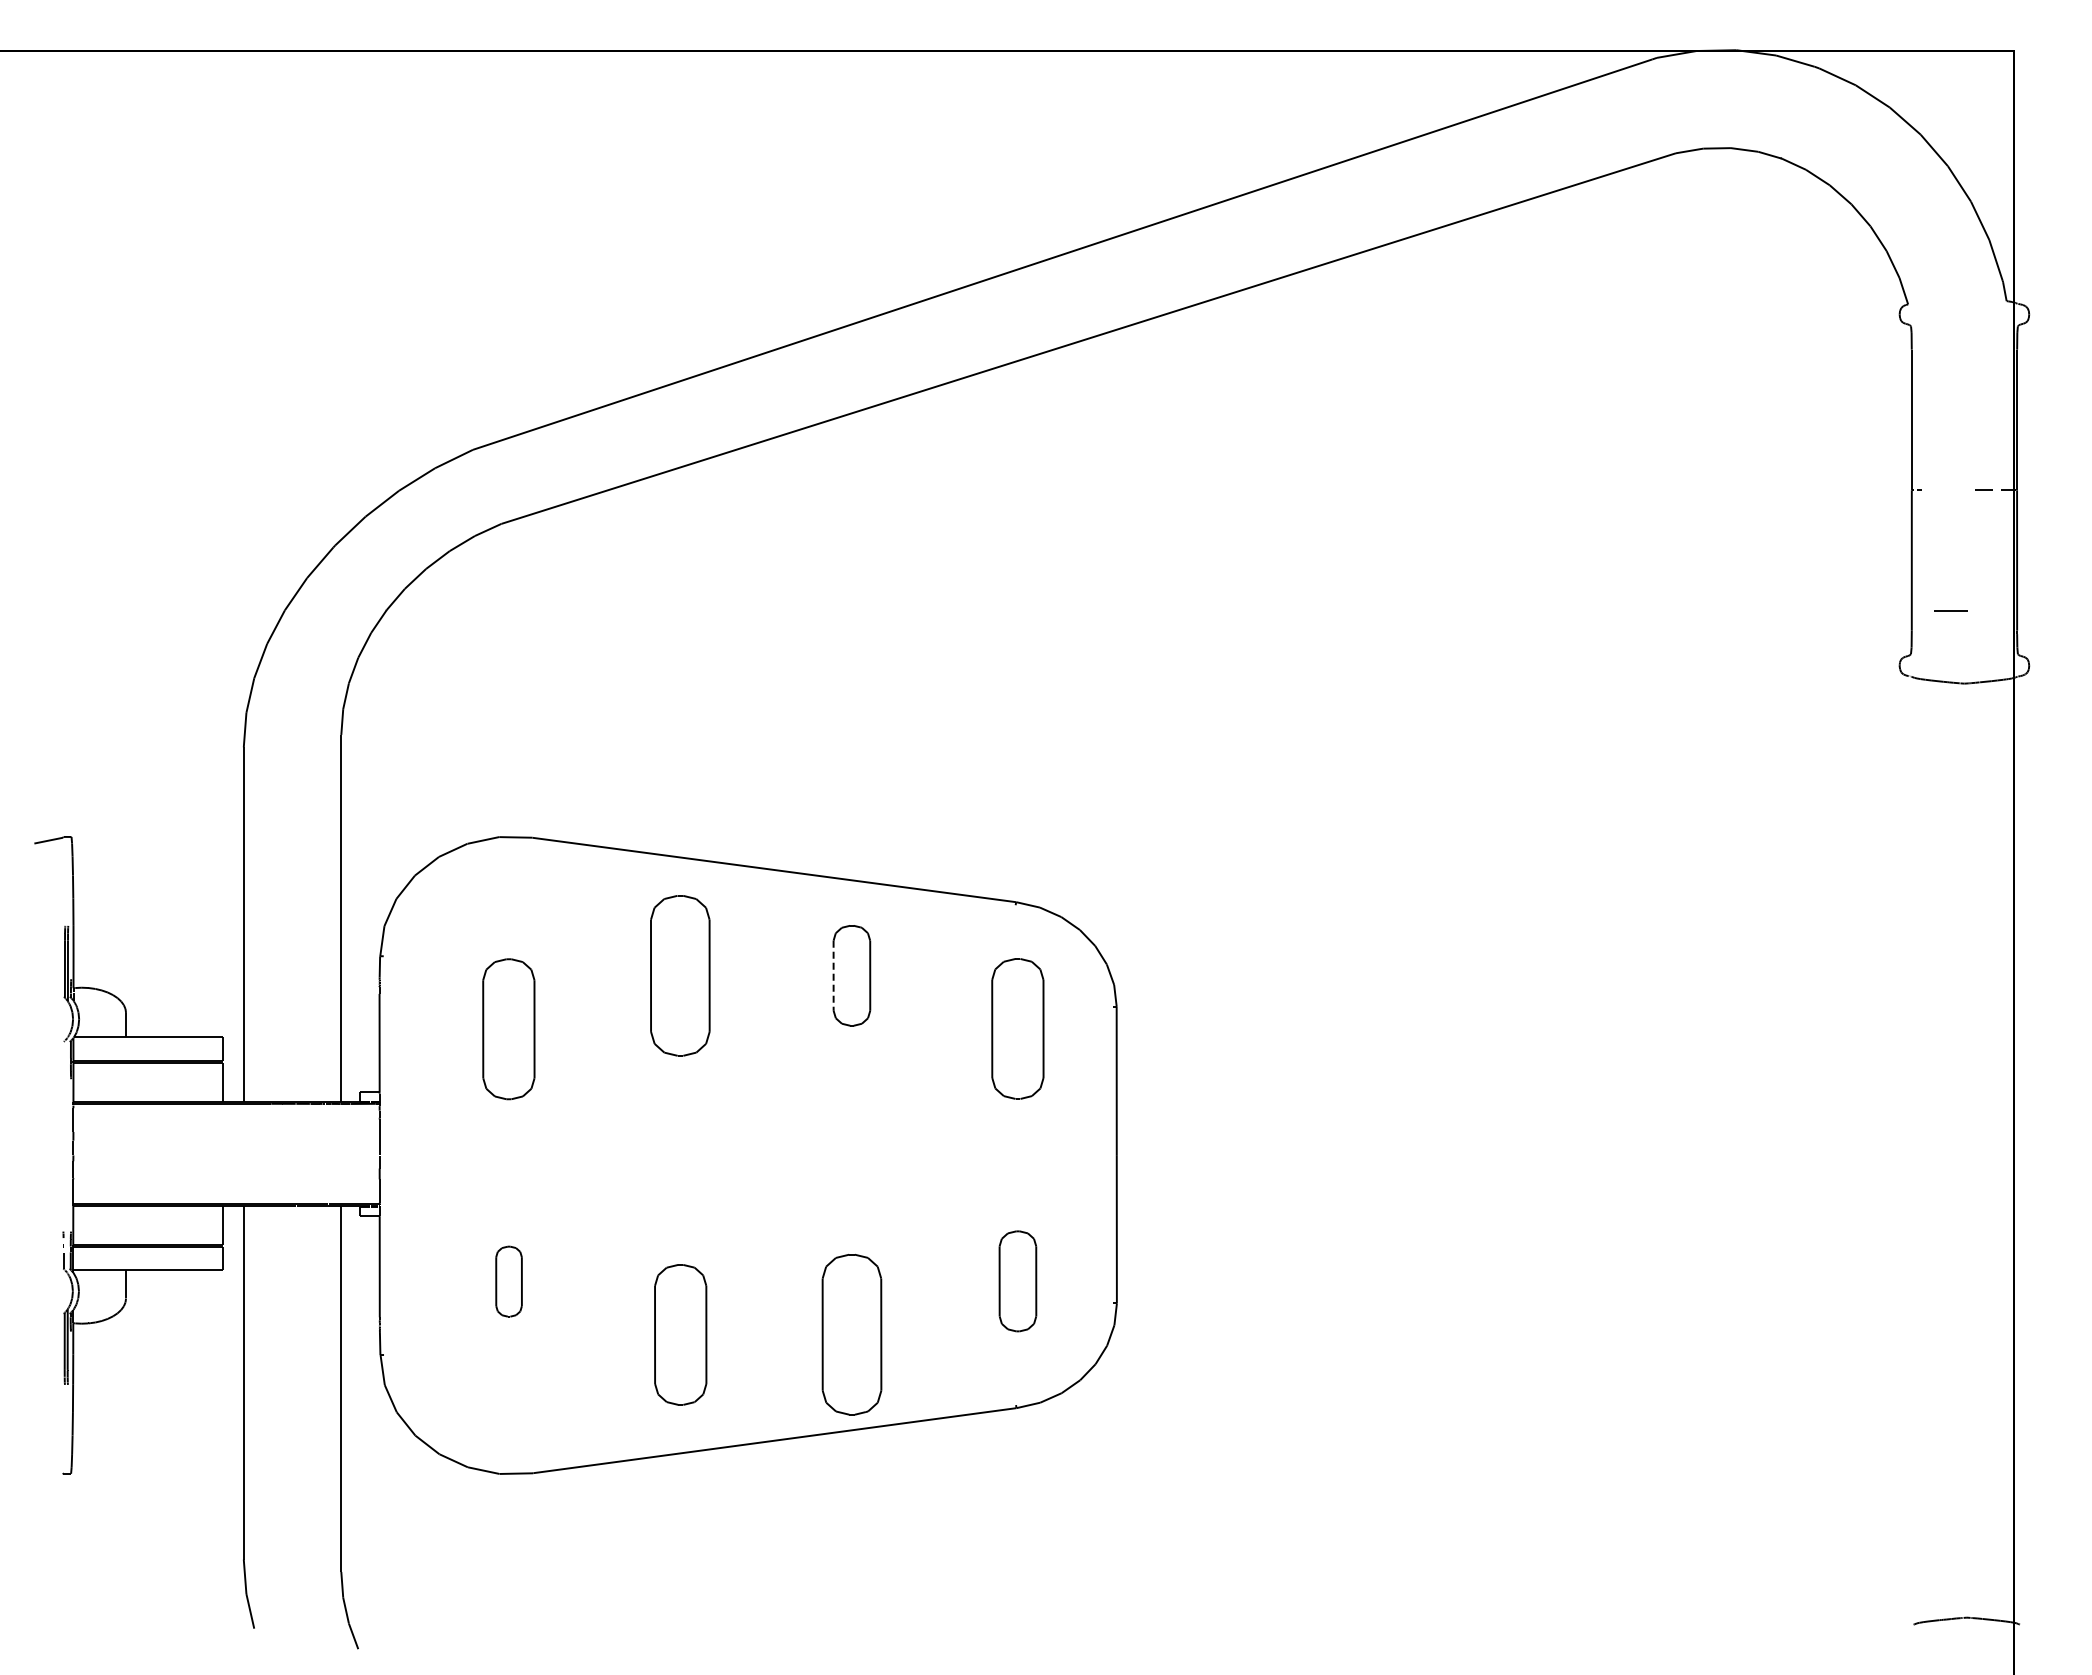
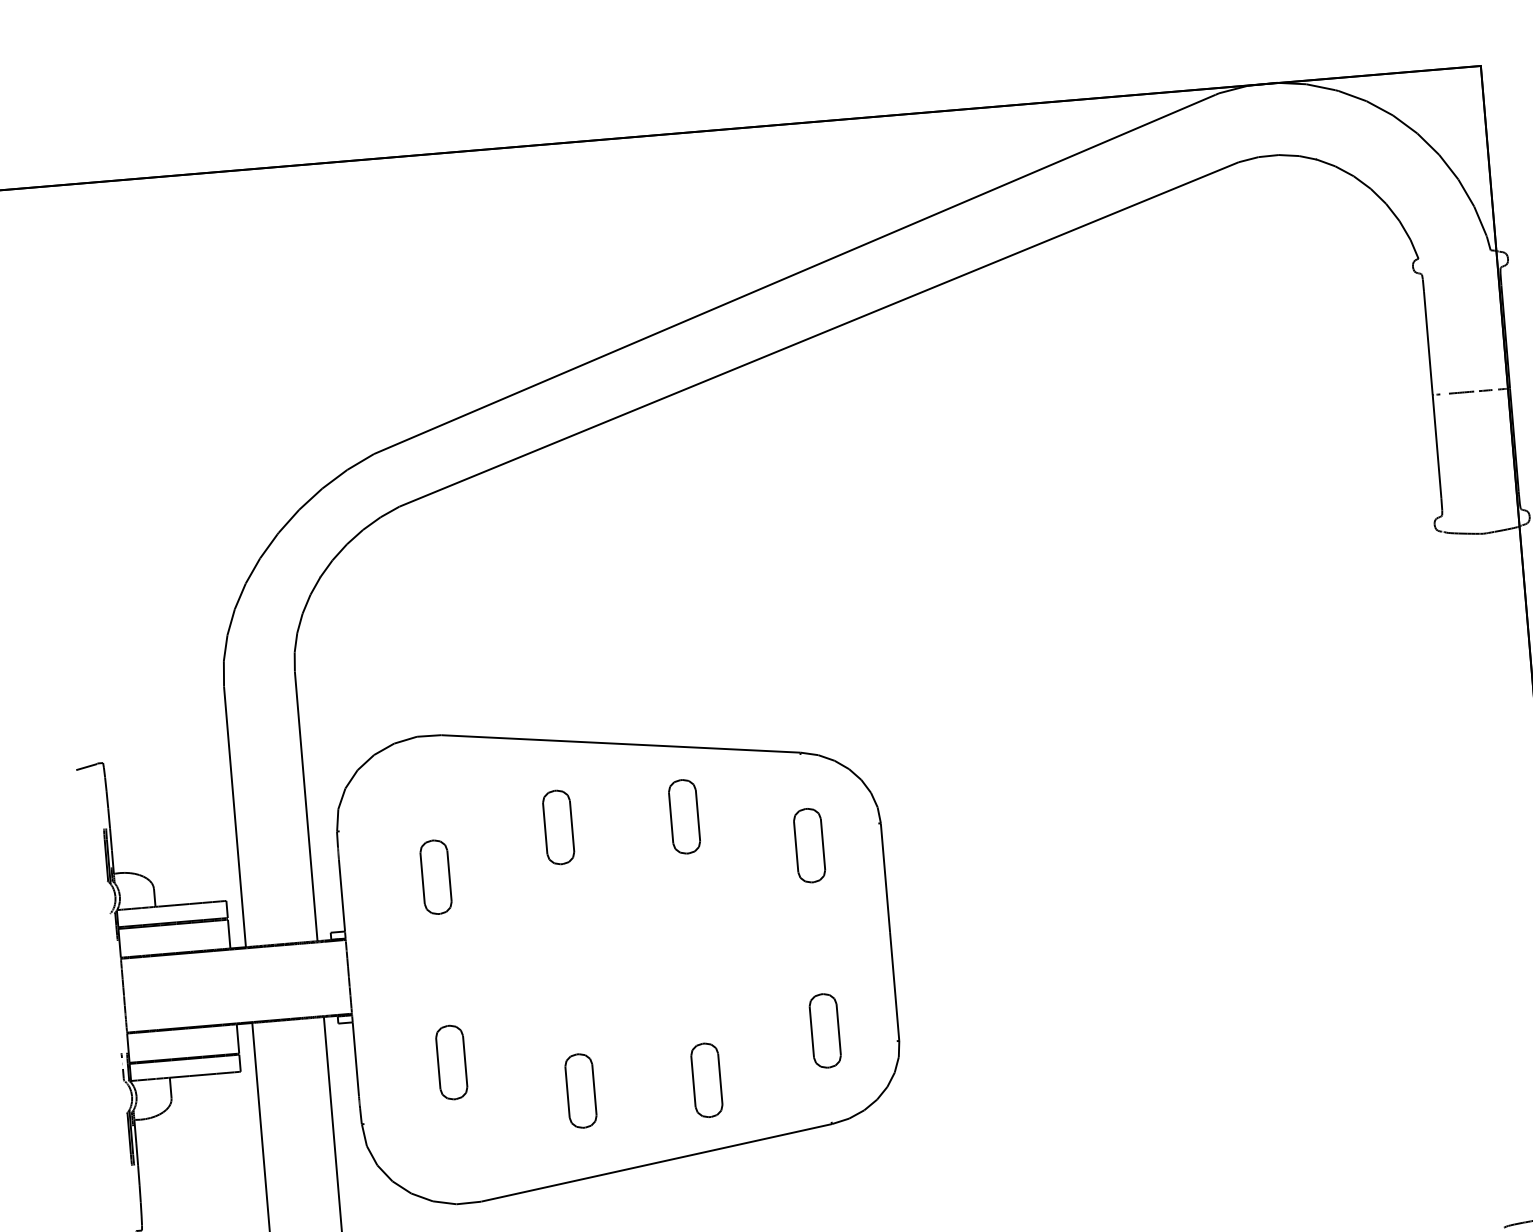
line: (1950, 610) -> (1461, 392), moved
part: (680, 975) -> (558, 827), size x0.62
line: (833, 976) -> (671, 818), dashed -> solid
part: (1017, 1028) -> (809, 845), size x0.71
part: (508, 1029) -> (435, 877), size x0.71
part: (508, 1281) -> (451, 1062), size x1.43
part: (680, 1334) -> (580, 1090), size x0.71
part: (852, 1334) -> (707, 1080), size x0.62

